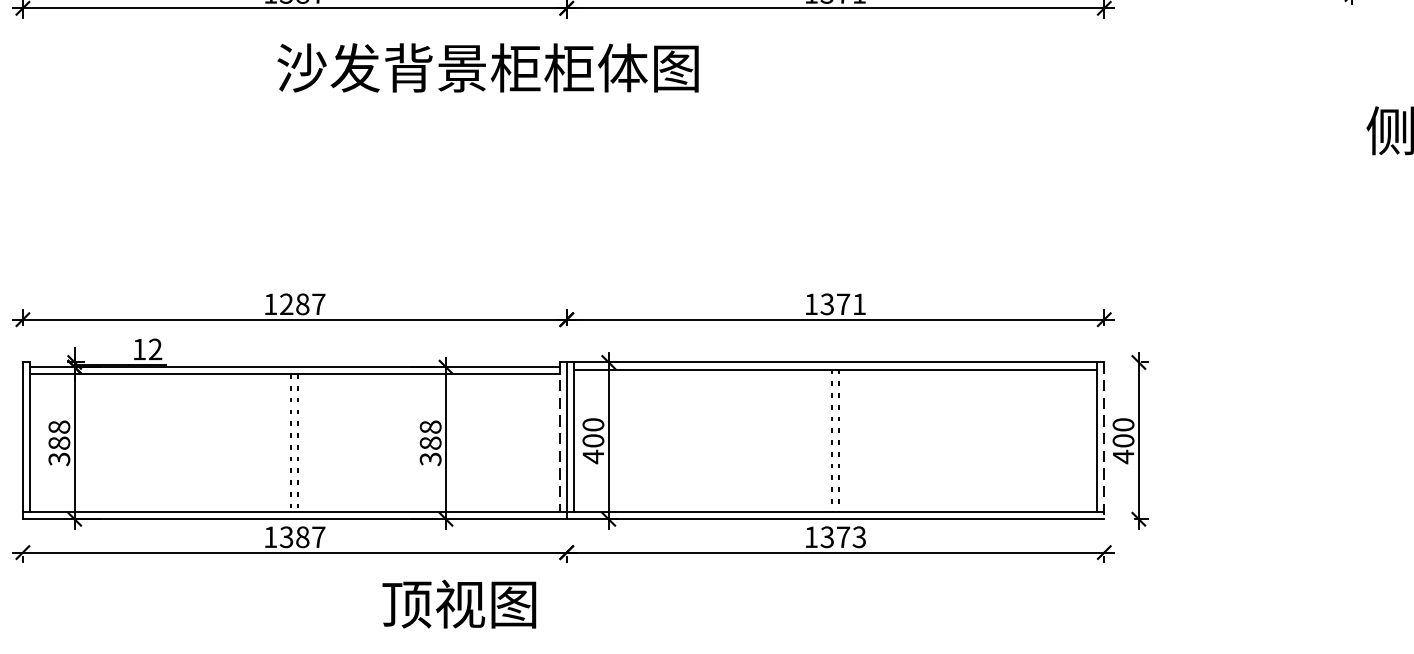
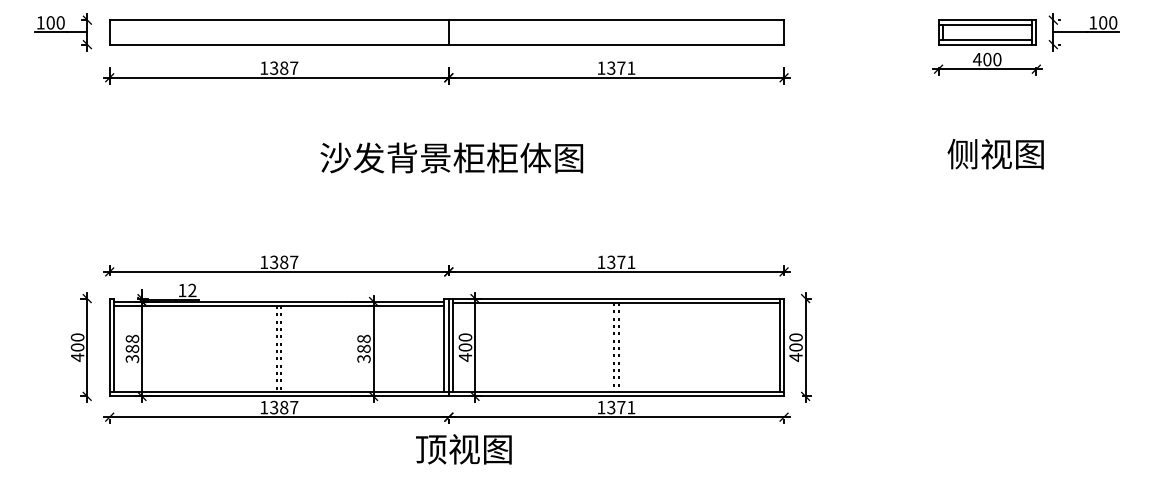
text: (487, 67) -> (451, 157), moved
text: (287, 304) -> (274, 262), 1287 -> 1387
line: (559, 437) -> (444, 345), dashed -> solid
line: (1104, 440) -> (784, 347), dashed -> solid
text: (859, 537) -> (631, 407), 1373 -> 1371
text: (458, 604) -> (463, 449), moved

